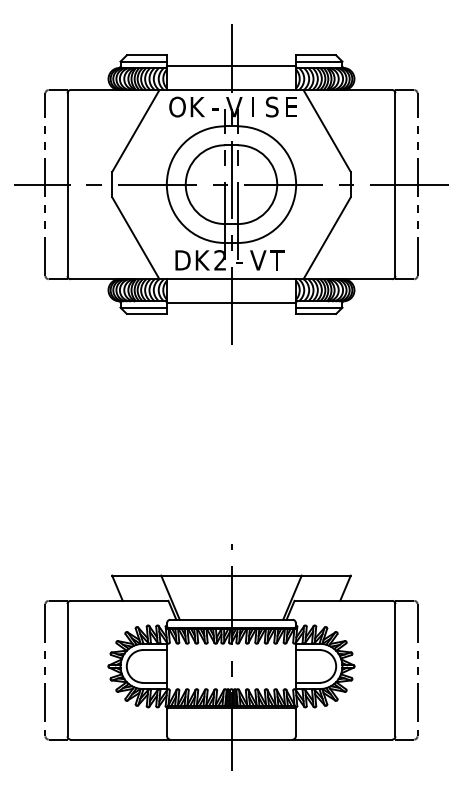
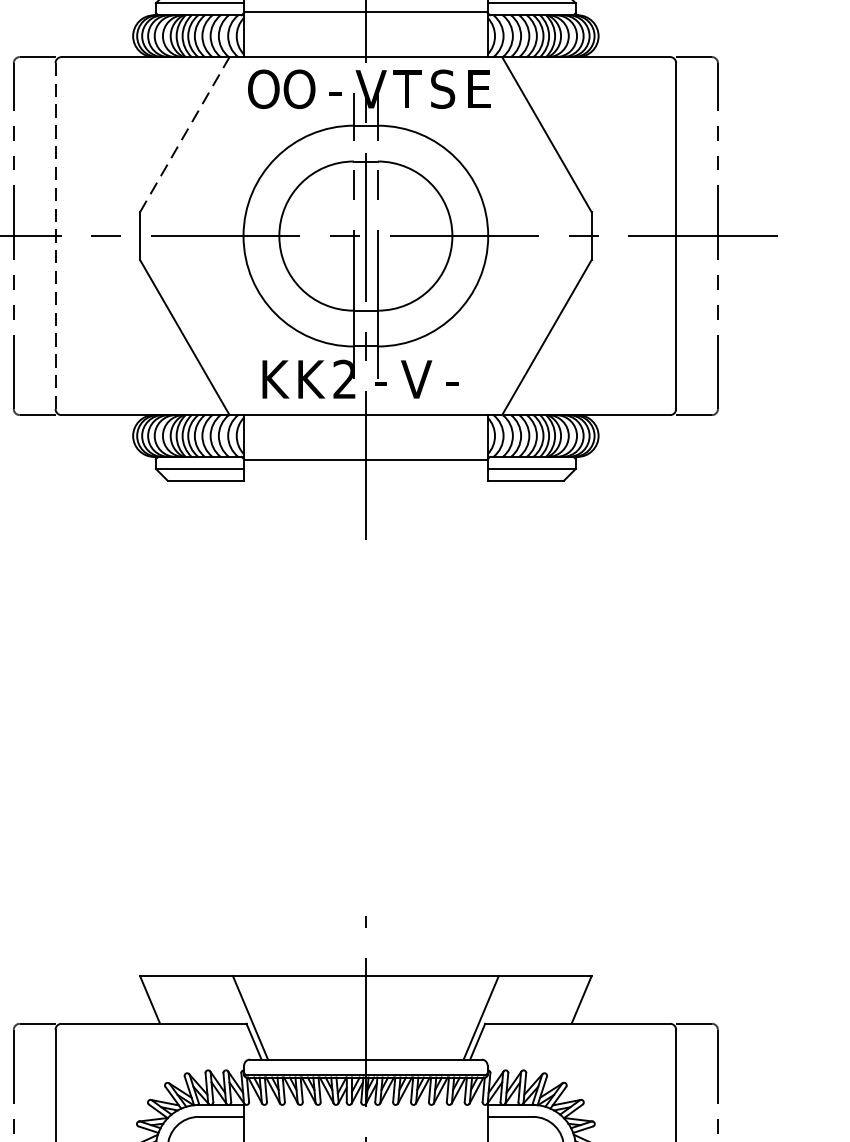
text: (196, 106) -> (299, 88), K -> O
text: (253, 106) -> (407, 88), I -> T
line: (136, 130) -> (186, 133), solid -> dashed
line: (67, 184) -> (55, 235), solid -> dashed
text: (182, 260) -> (273, 379), D -> K
text: (277, 260) -> (452, 379), T -> -

